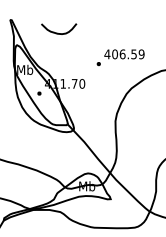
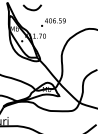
text: (120, 57) -> (53, 22), moved

